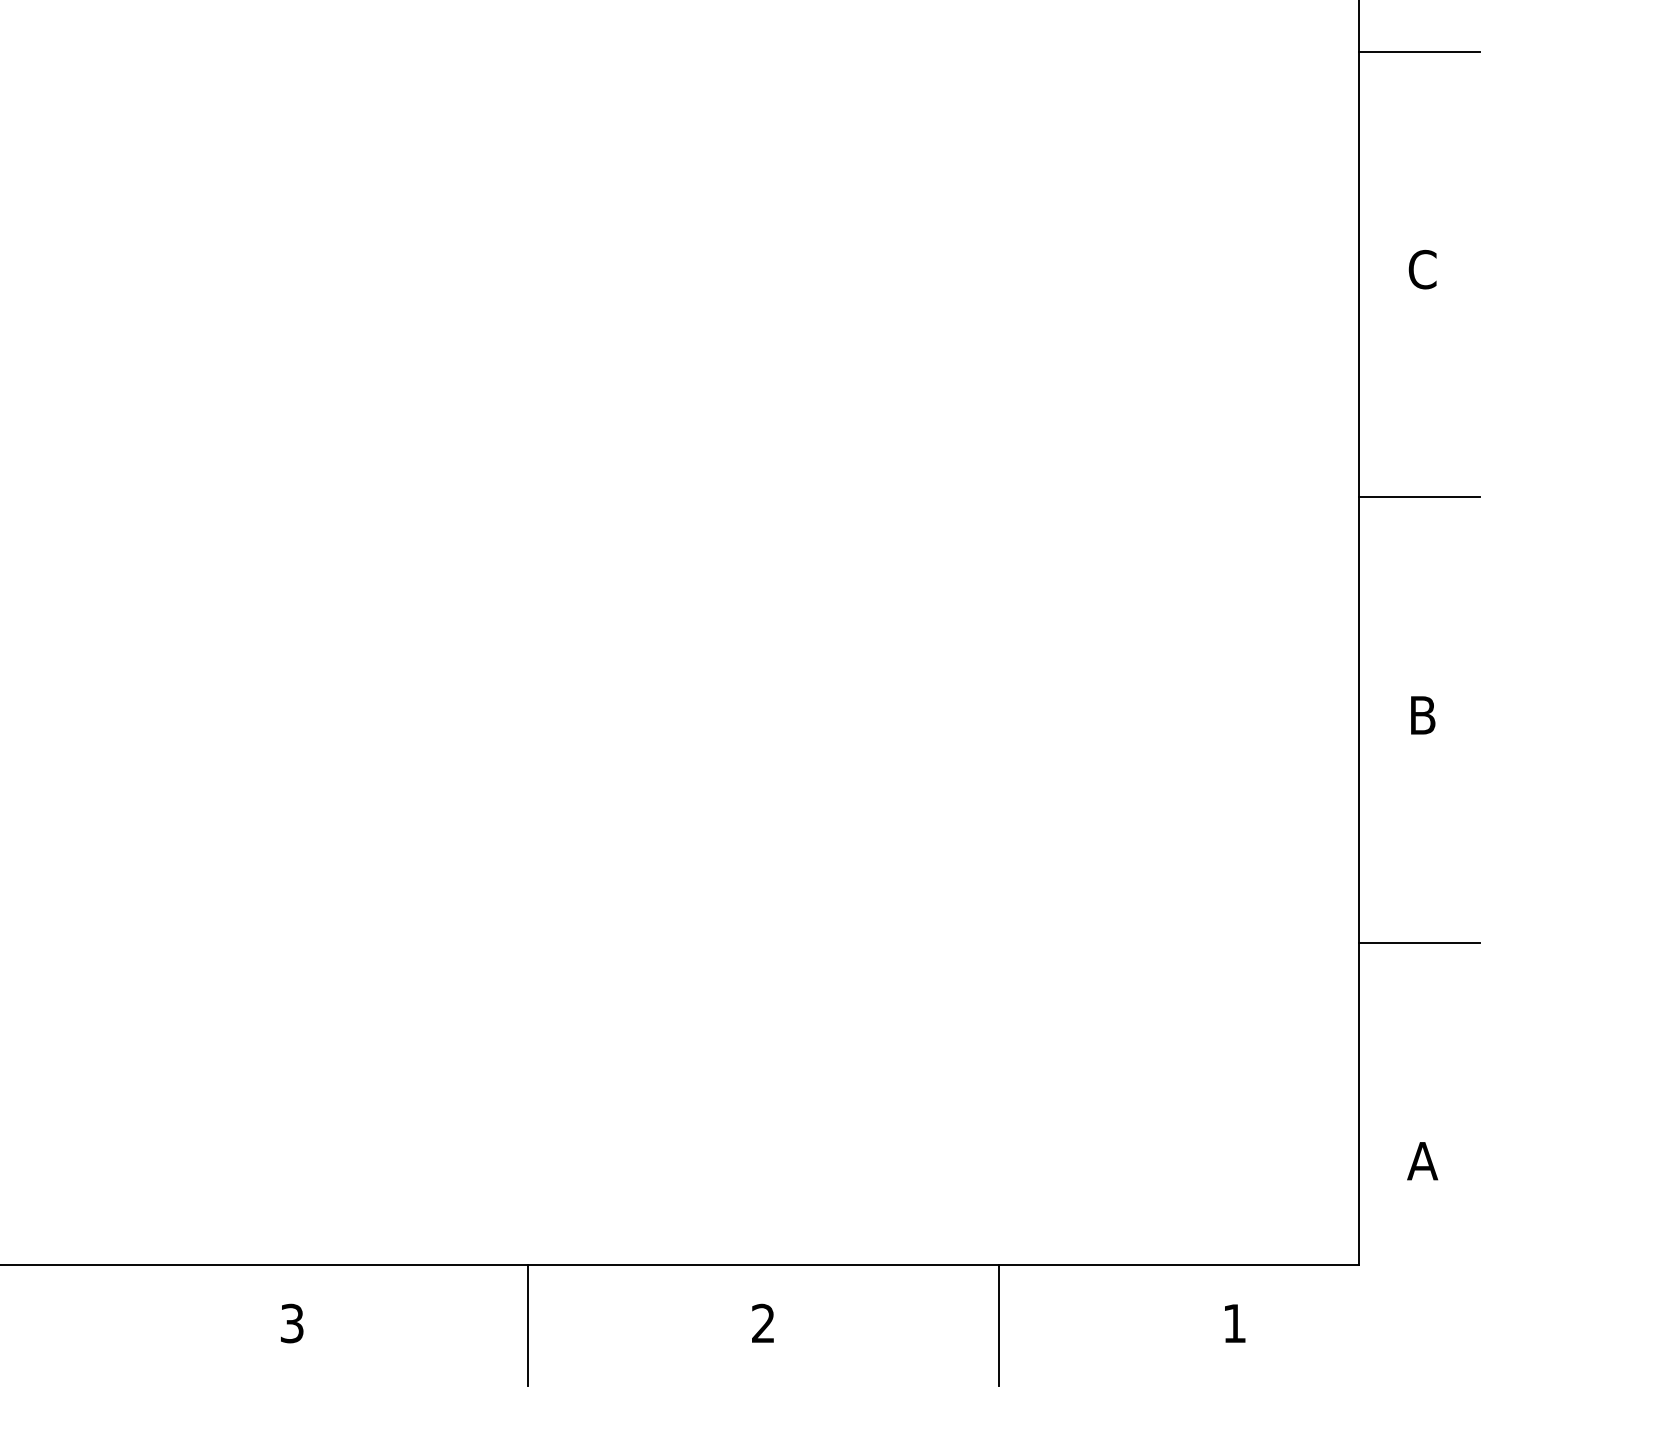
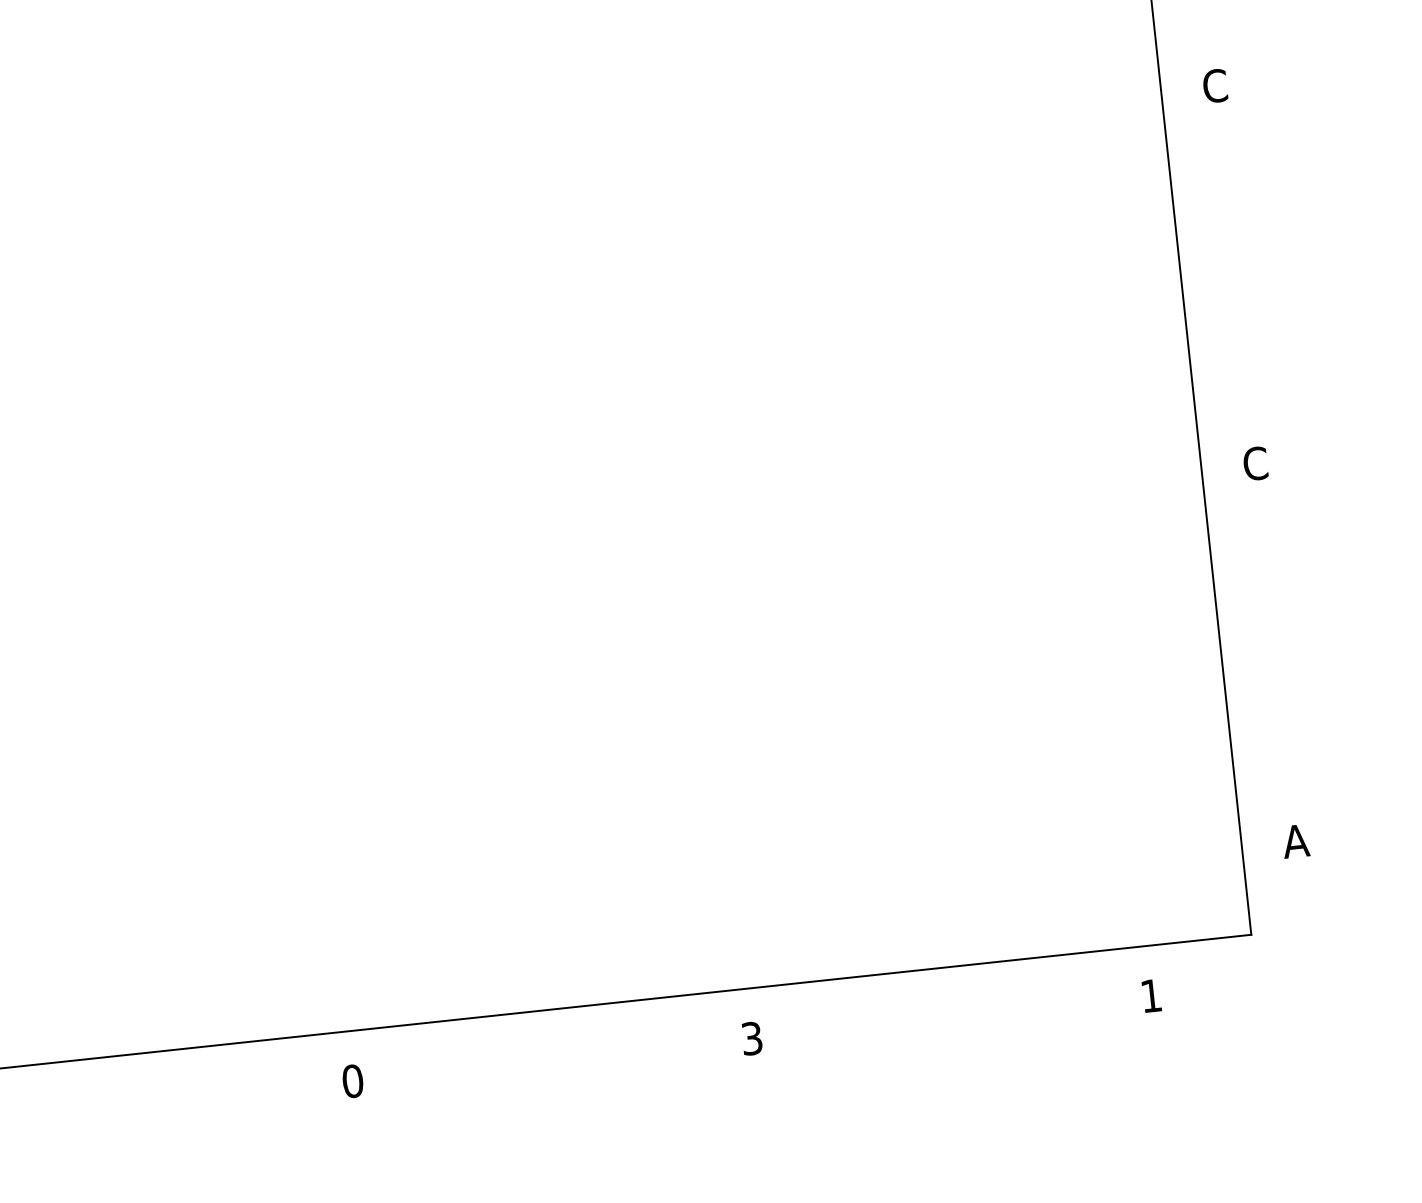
line: (1418, 497) -> (1232, 279), removed
text: (1422, 715) -> (1255, 463), B -> C
line: (1418, 943) -> (1272, 657), removed
text: (292, 1323) -> (353, 1081), 3 -> 0
text: (763, 1323) -> (752, 1038), 2 -> 3
line: (527, 1324) -> (552, 1060), removed
line: (999, 1324) -> (952, 1018), removed

